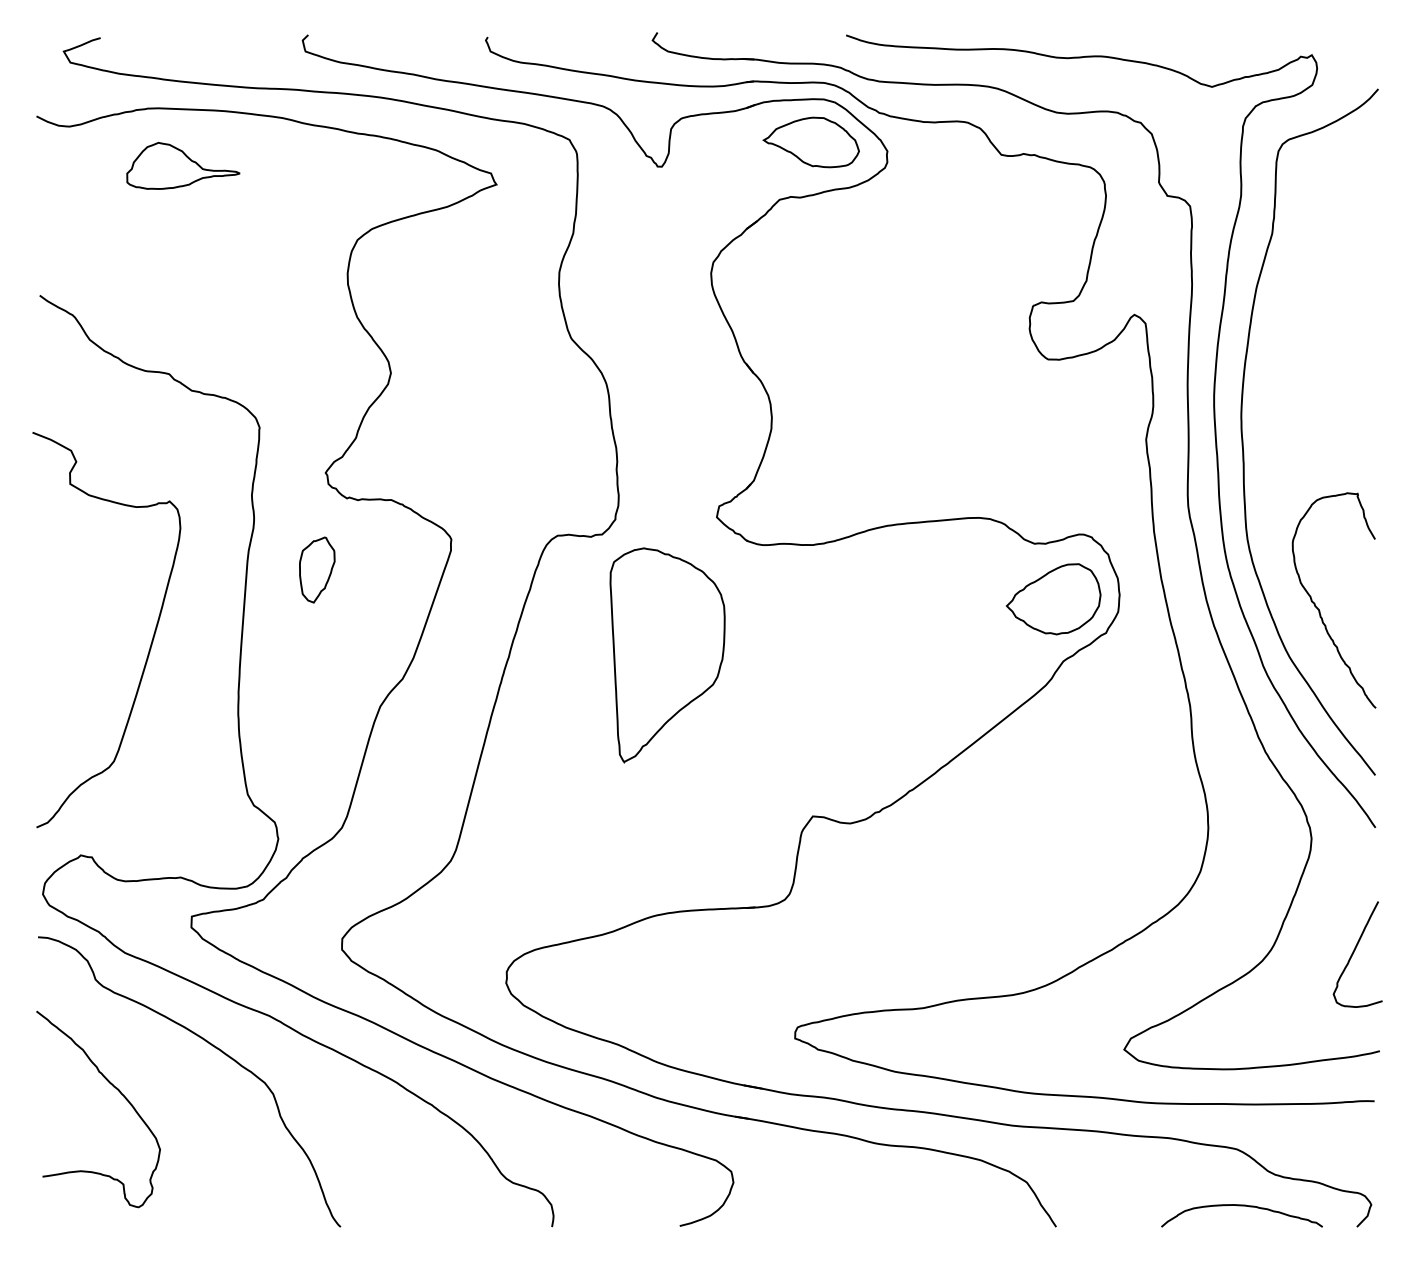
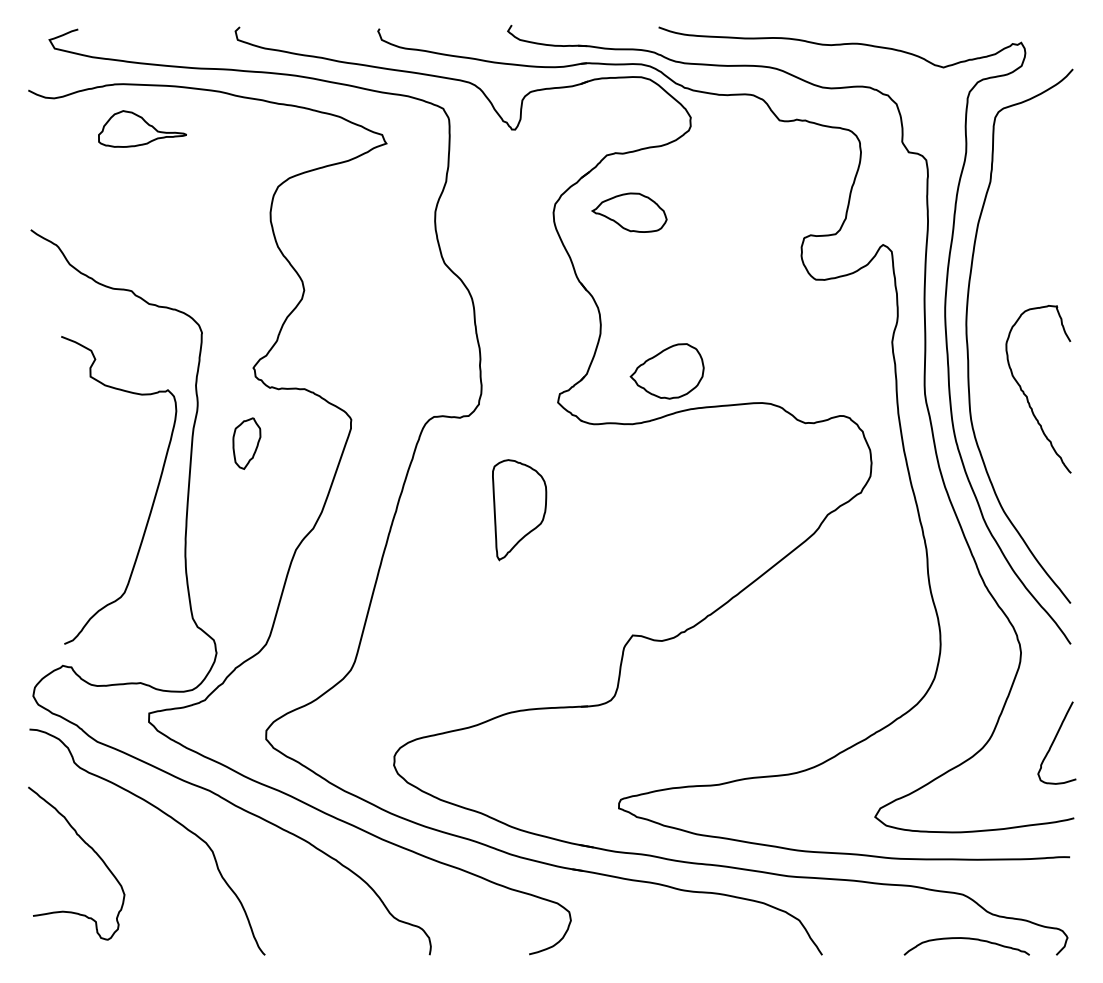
part: (811, 142) -> (629, 212), moved
part: (1052, 599) -> (666, 371), moved
curve: (1319, 609) -> (1027, 396), moved
curve: (151, 640) -> (153, 498), moved
part: (667, 654) -> (519, 509), size x0.6

